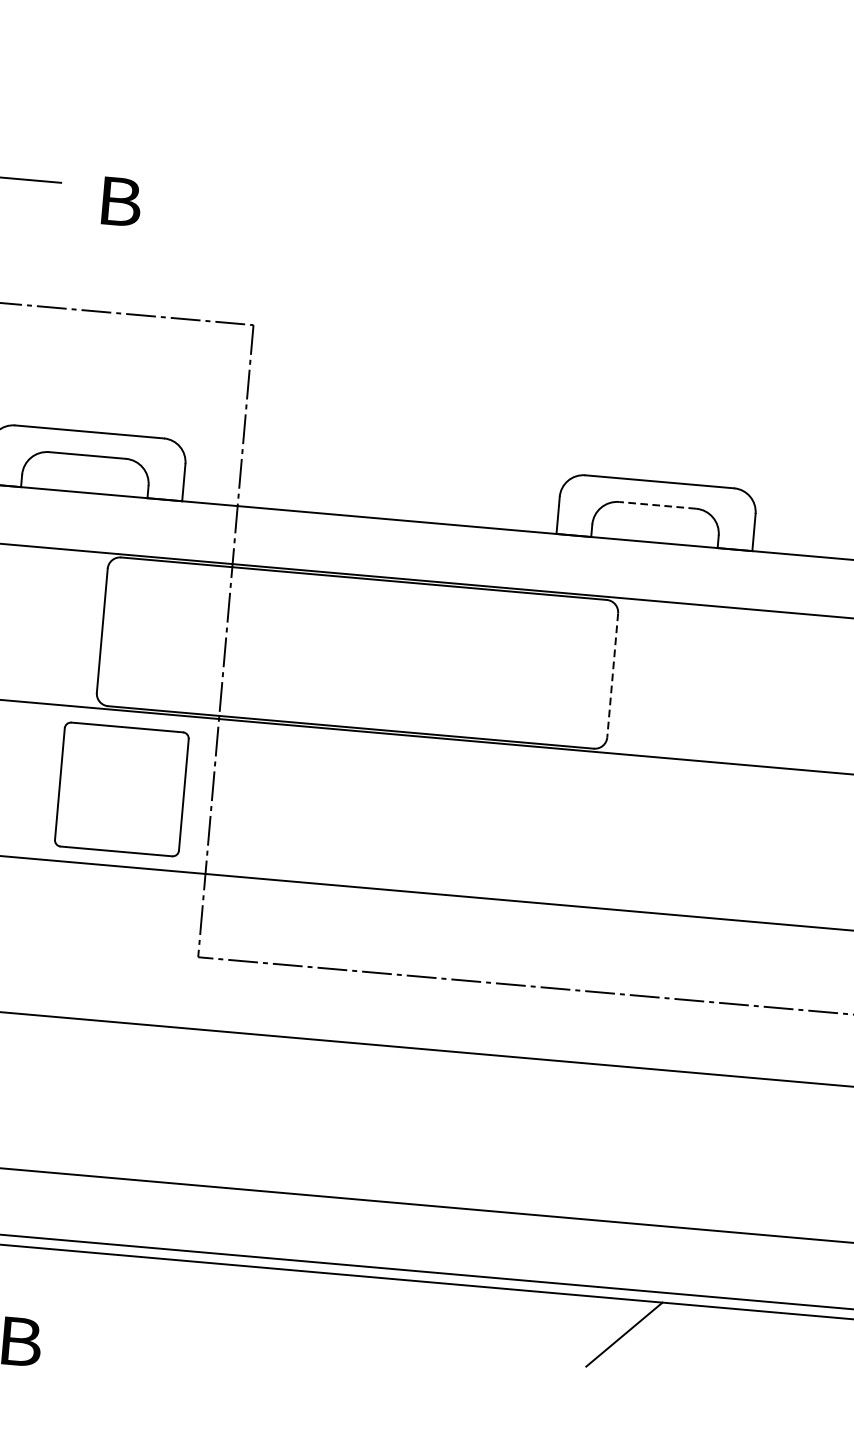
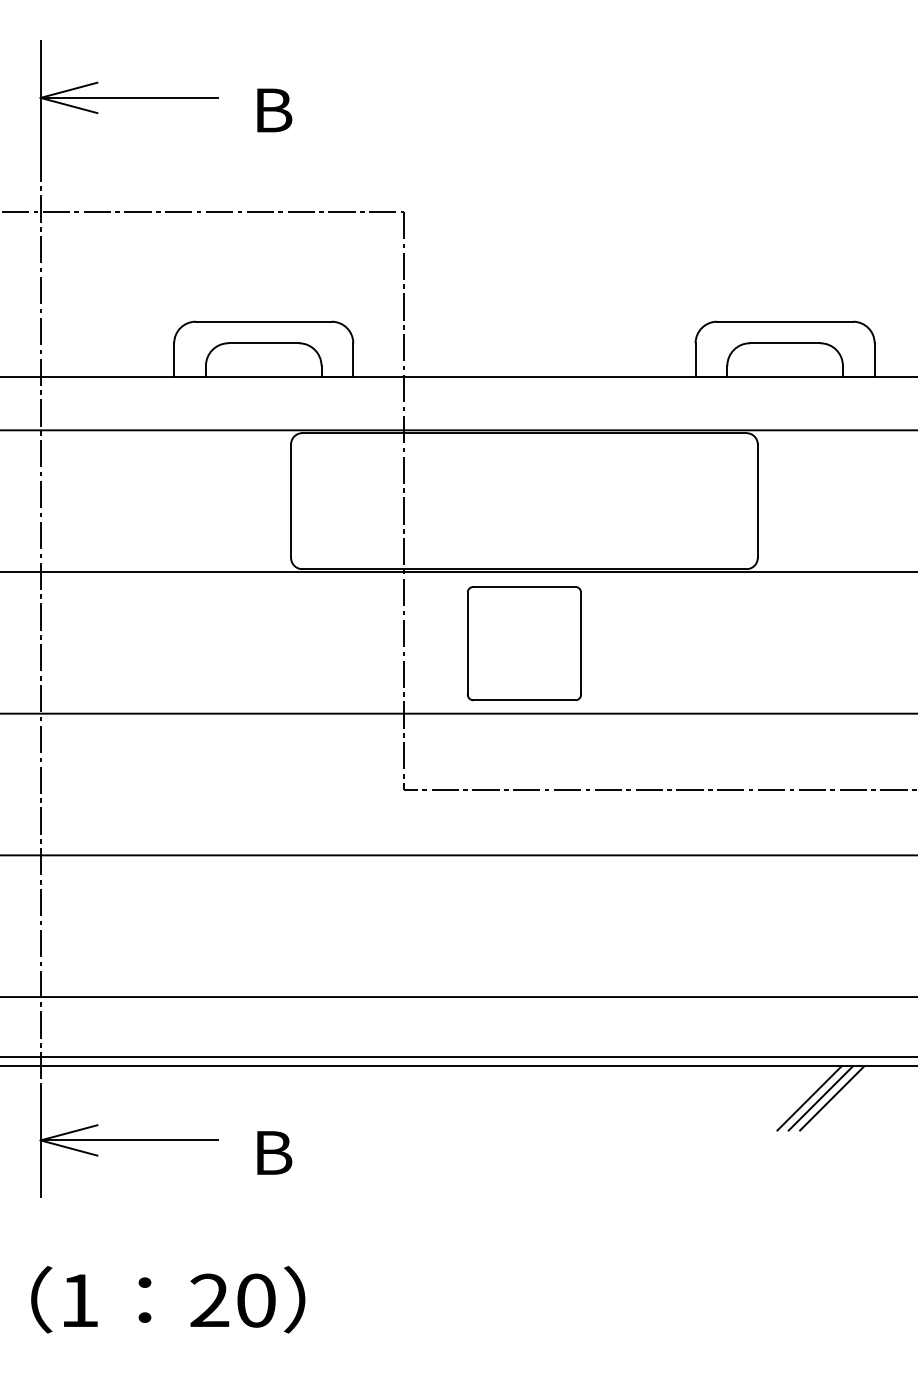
line: (656, 505) -> (784, 343), dashed -> solid
line: (612, 675) -> (757, 501), dashed -> solid
part: (120, 789) -> (523, 643), moved
line: (612, 1333) -> (809, 1098), added
line: (637, 1335) -> (832, 1098), added

